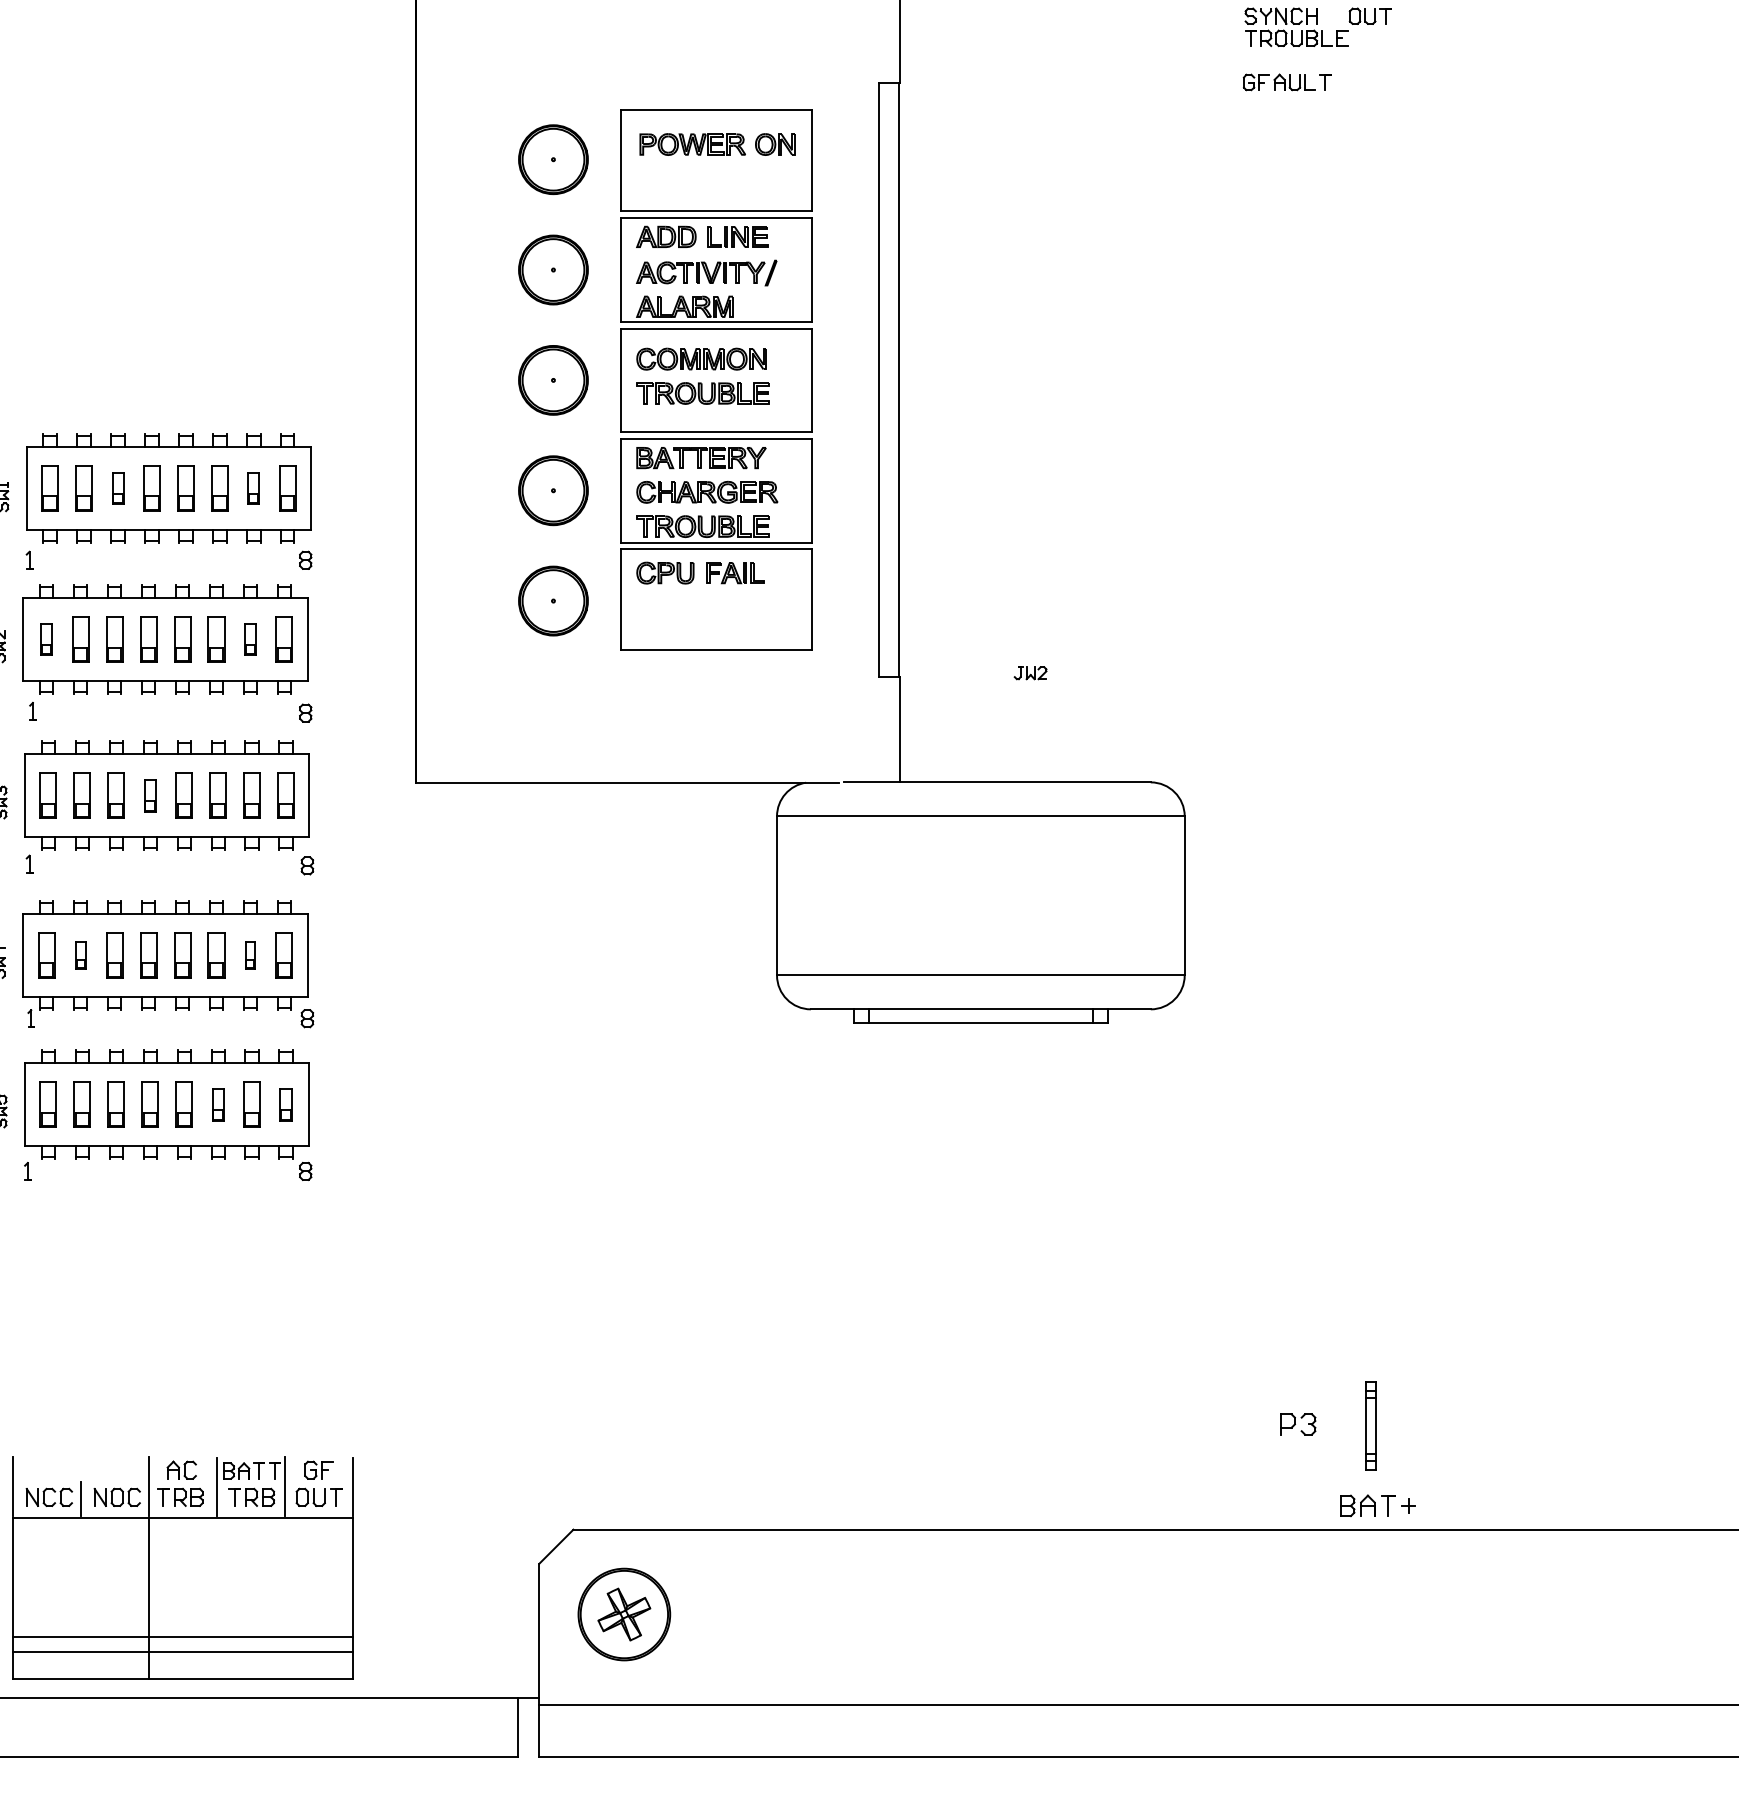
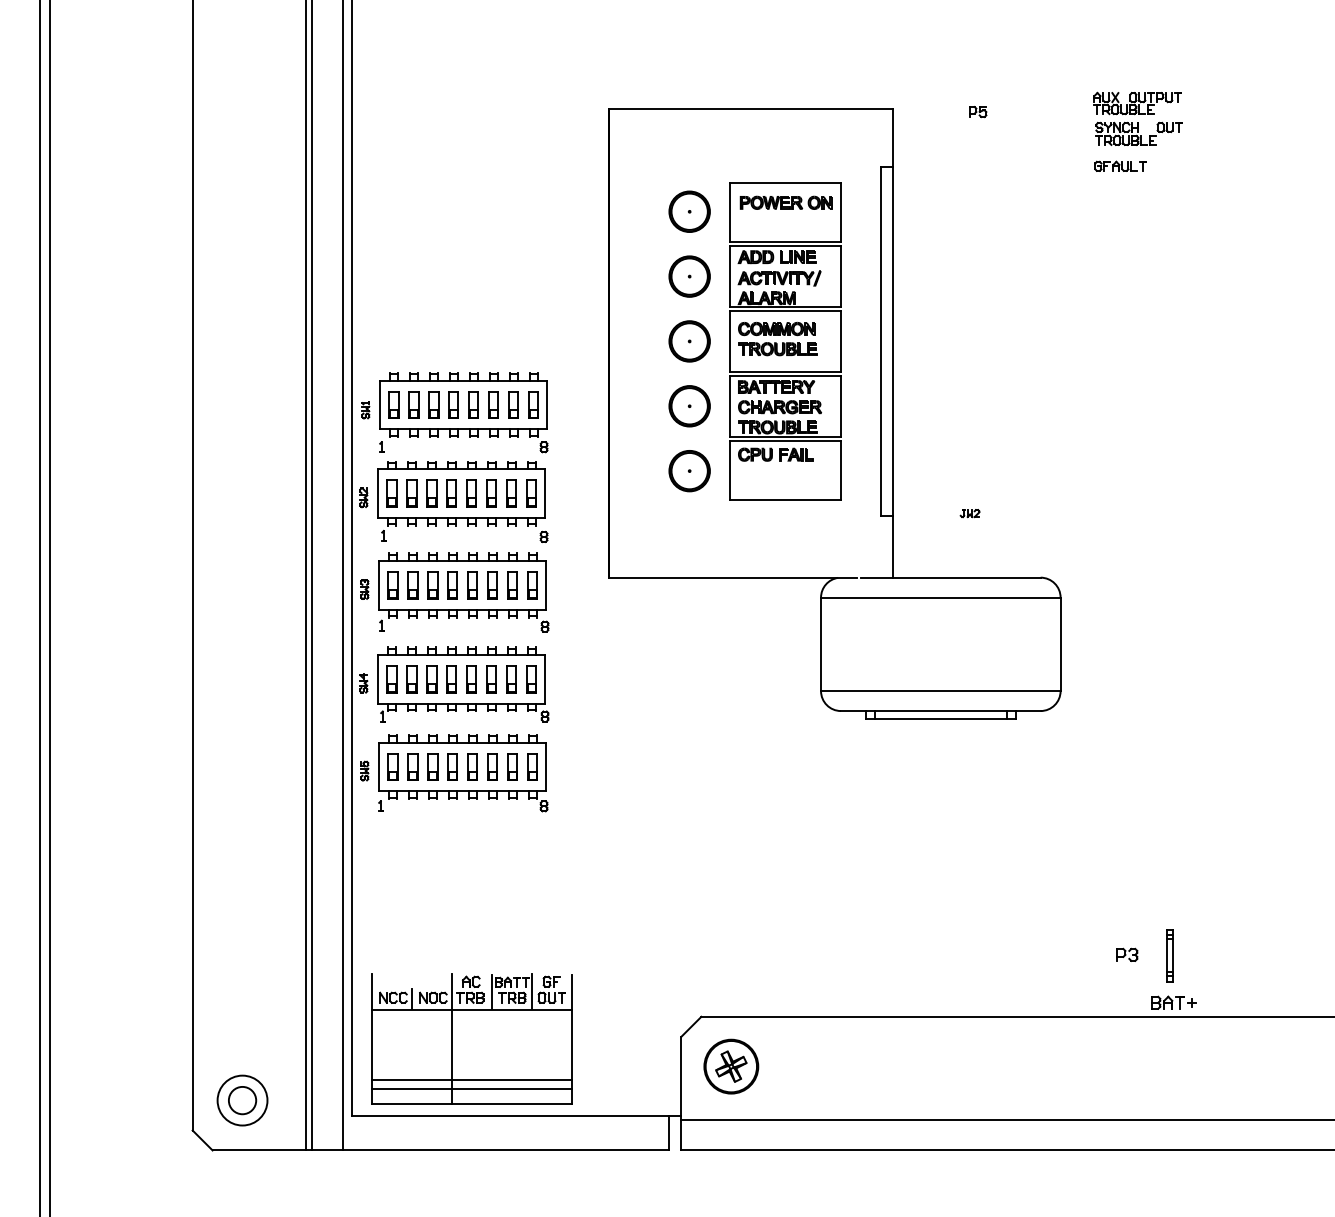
part: (117, 487) -> (433, 404), size x1.43
part: (253, 487) -> (513, 404), size x1.43
part: (46, 639) -> (391, 493), size x1.43
part: (250, 639) -> (511, 493), size x1.43
part: (149, 795) -> (452, 585), size x1.43
part: (80, 955) -> (411, 679), size x1.67
part: (250, 955) -> (511, 679), size x1.67
part: (217, 1103) -> (492, 766), size x1.43
part: (285, 1103) -> (532, 766), size x1.43

